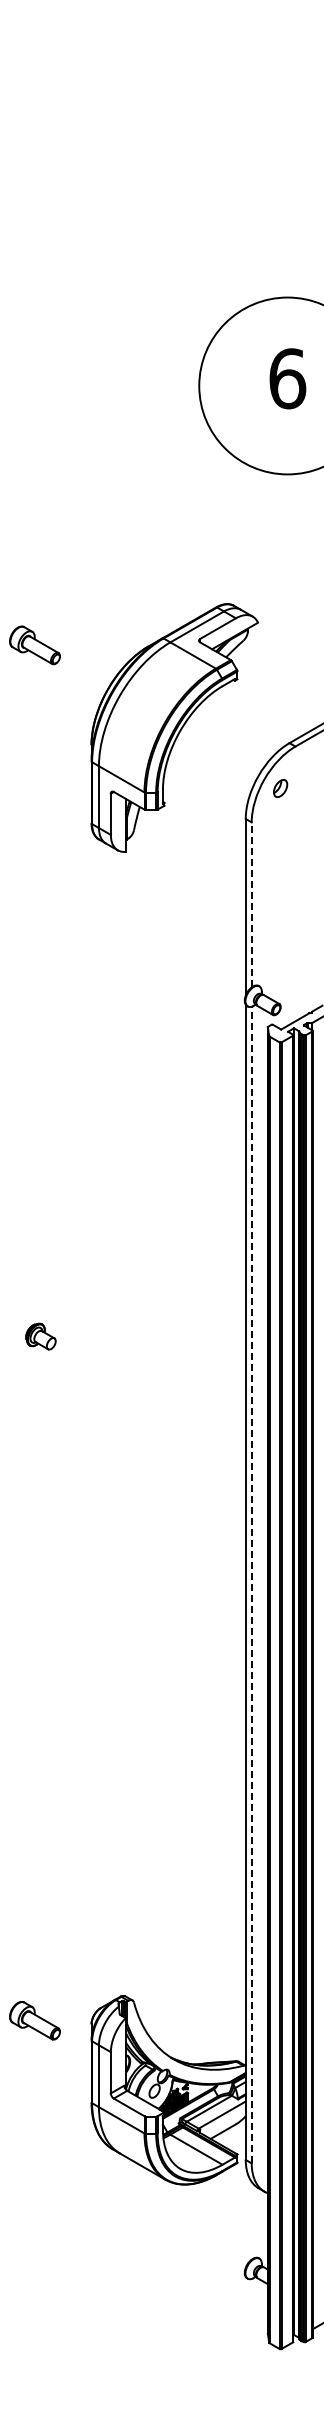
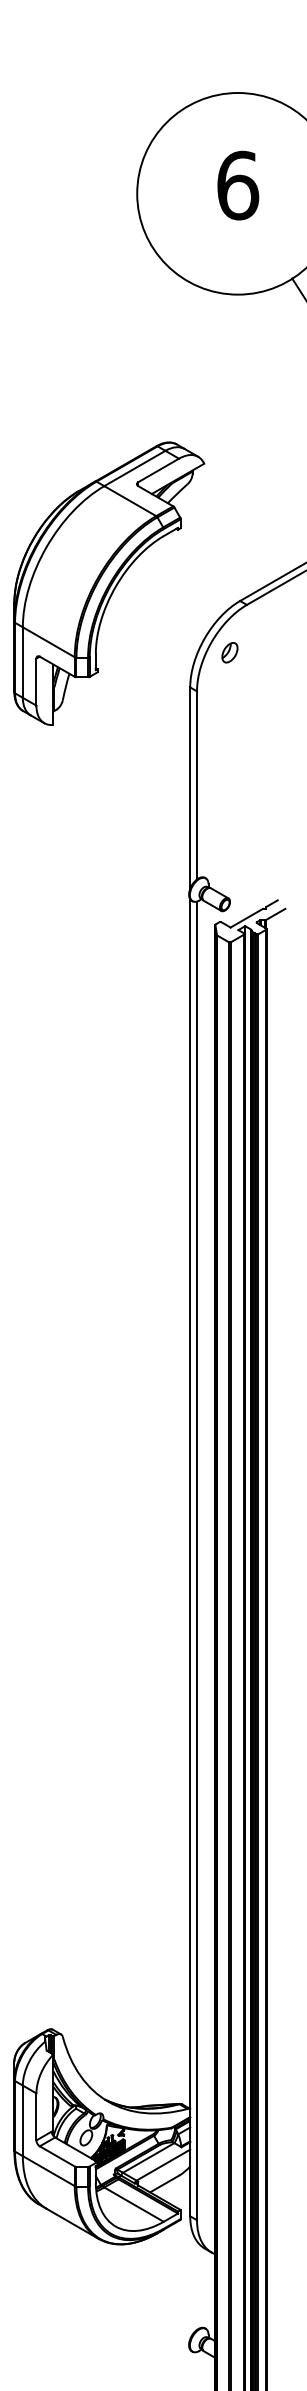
line: (251, 904) -> (196, 784), dashed -> solid
line: (251, 1584) -> (196, 1560), dashed -> solid

